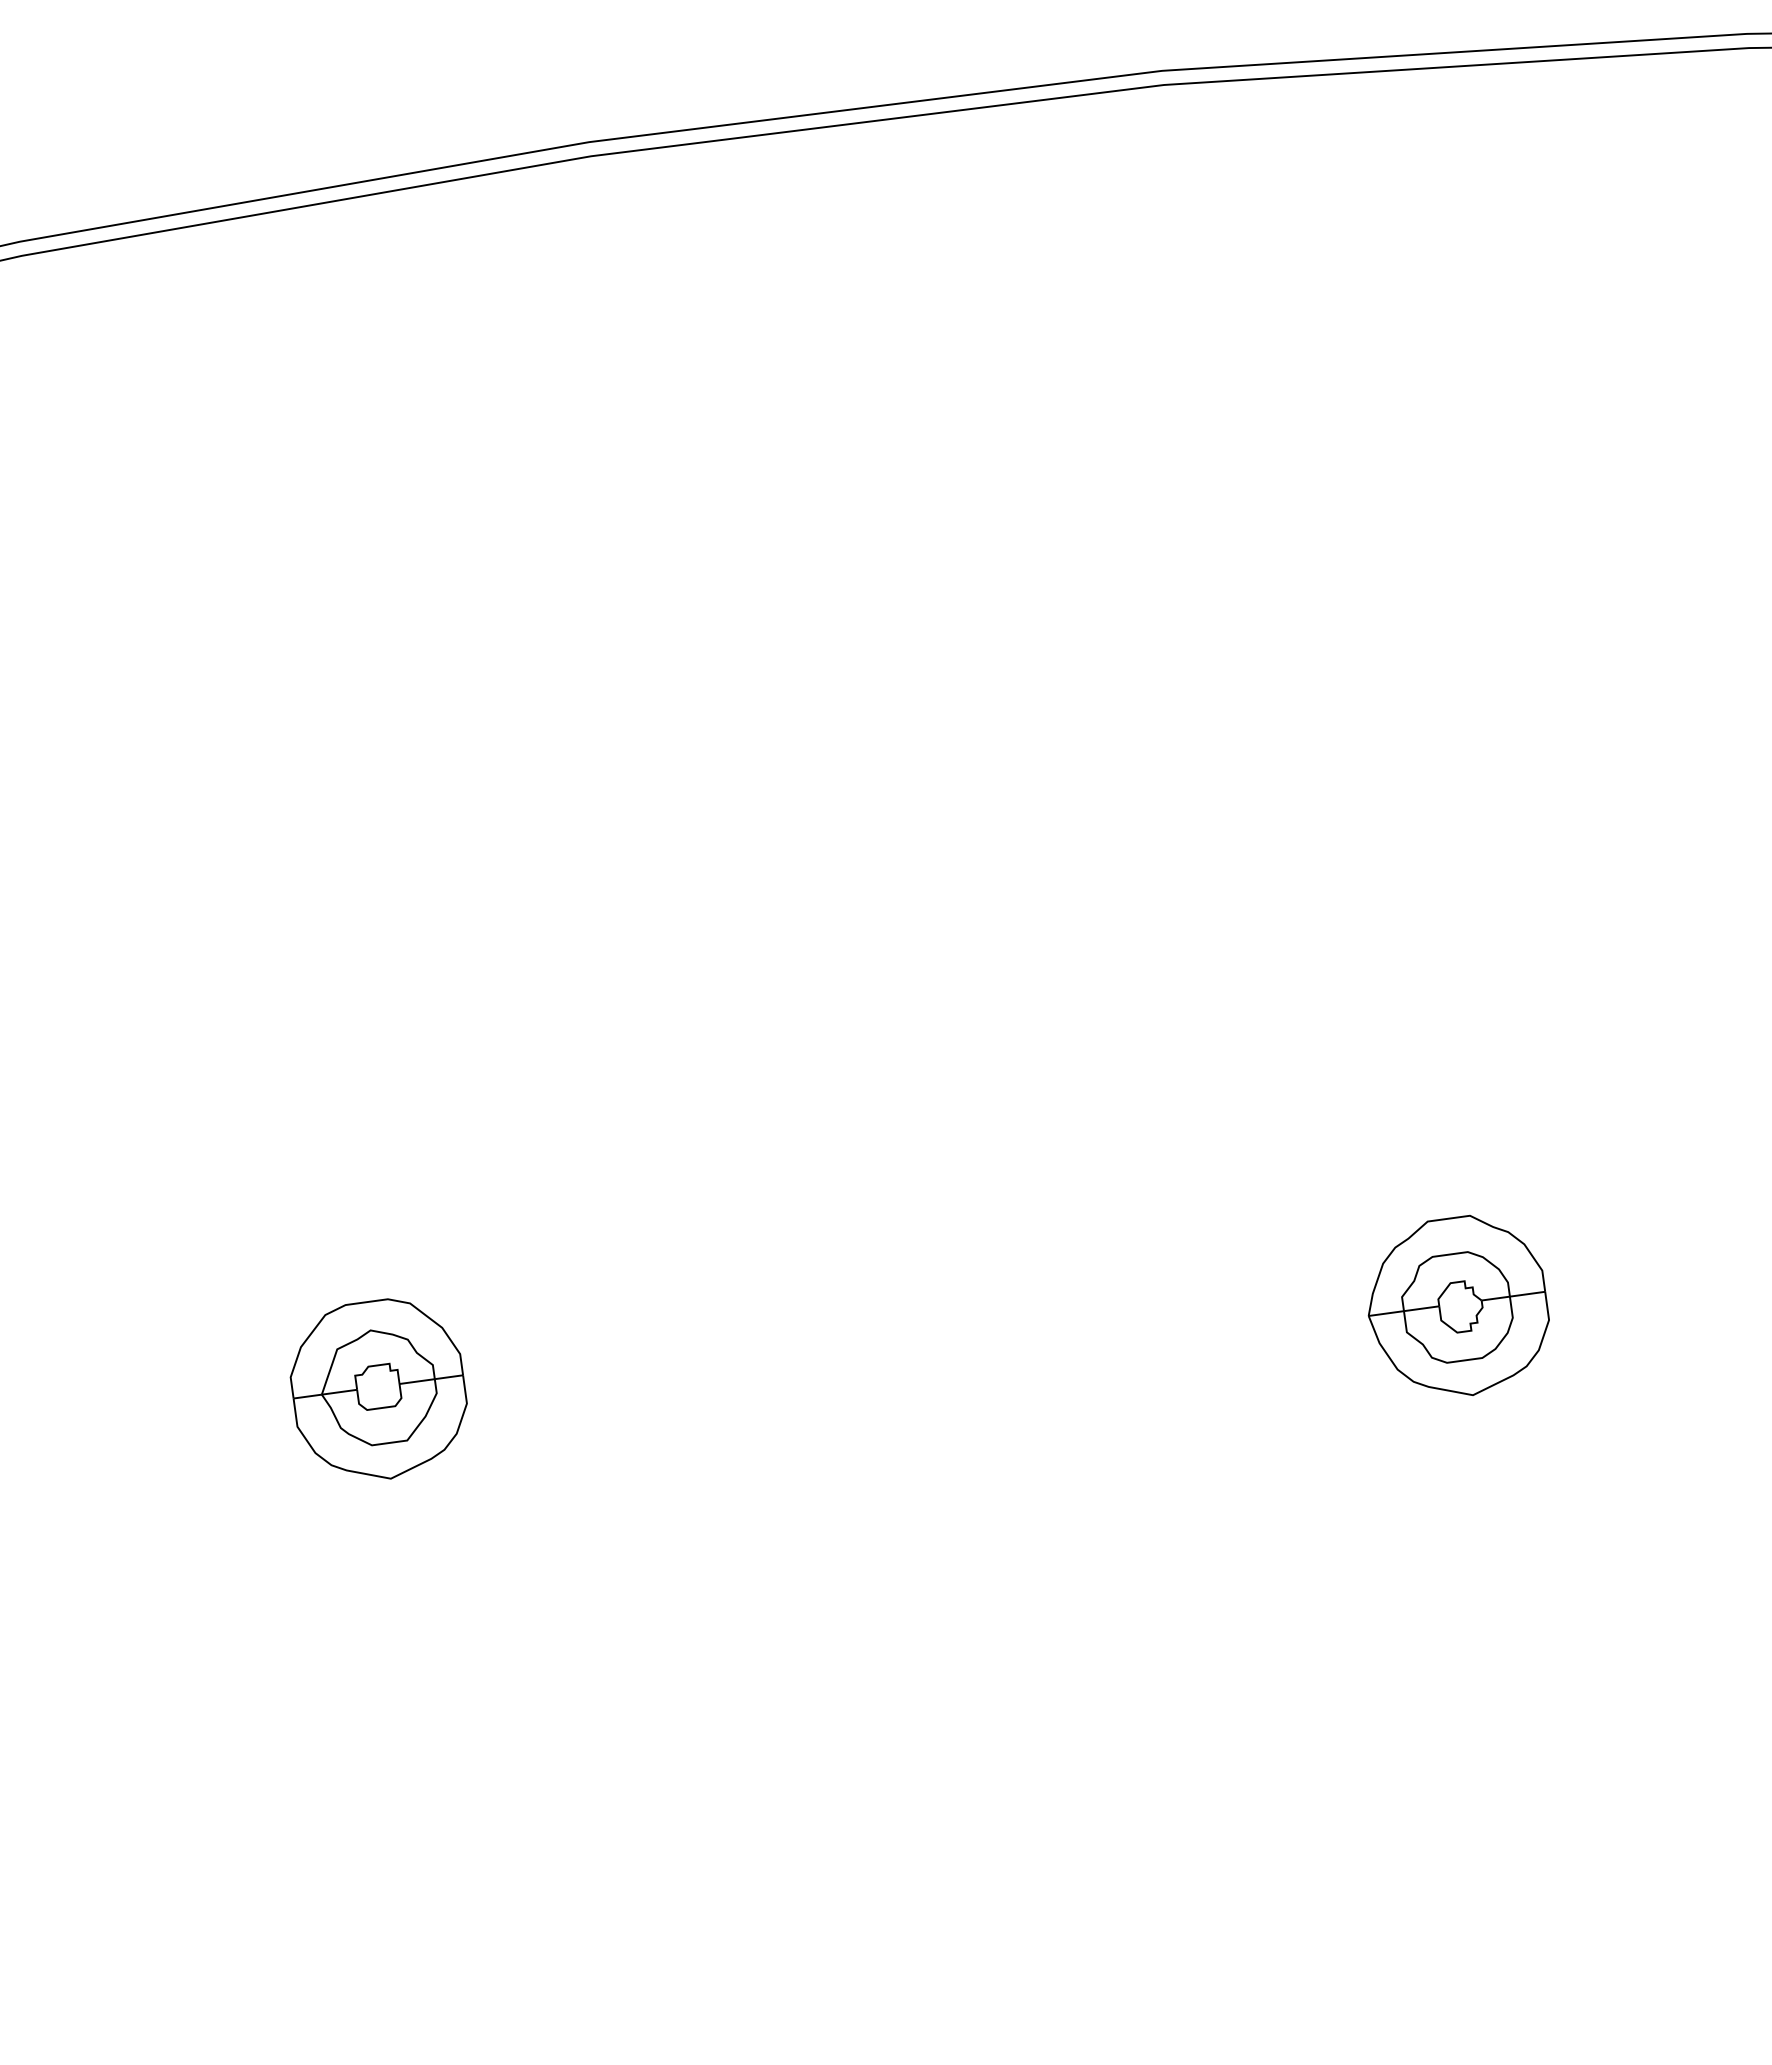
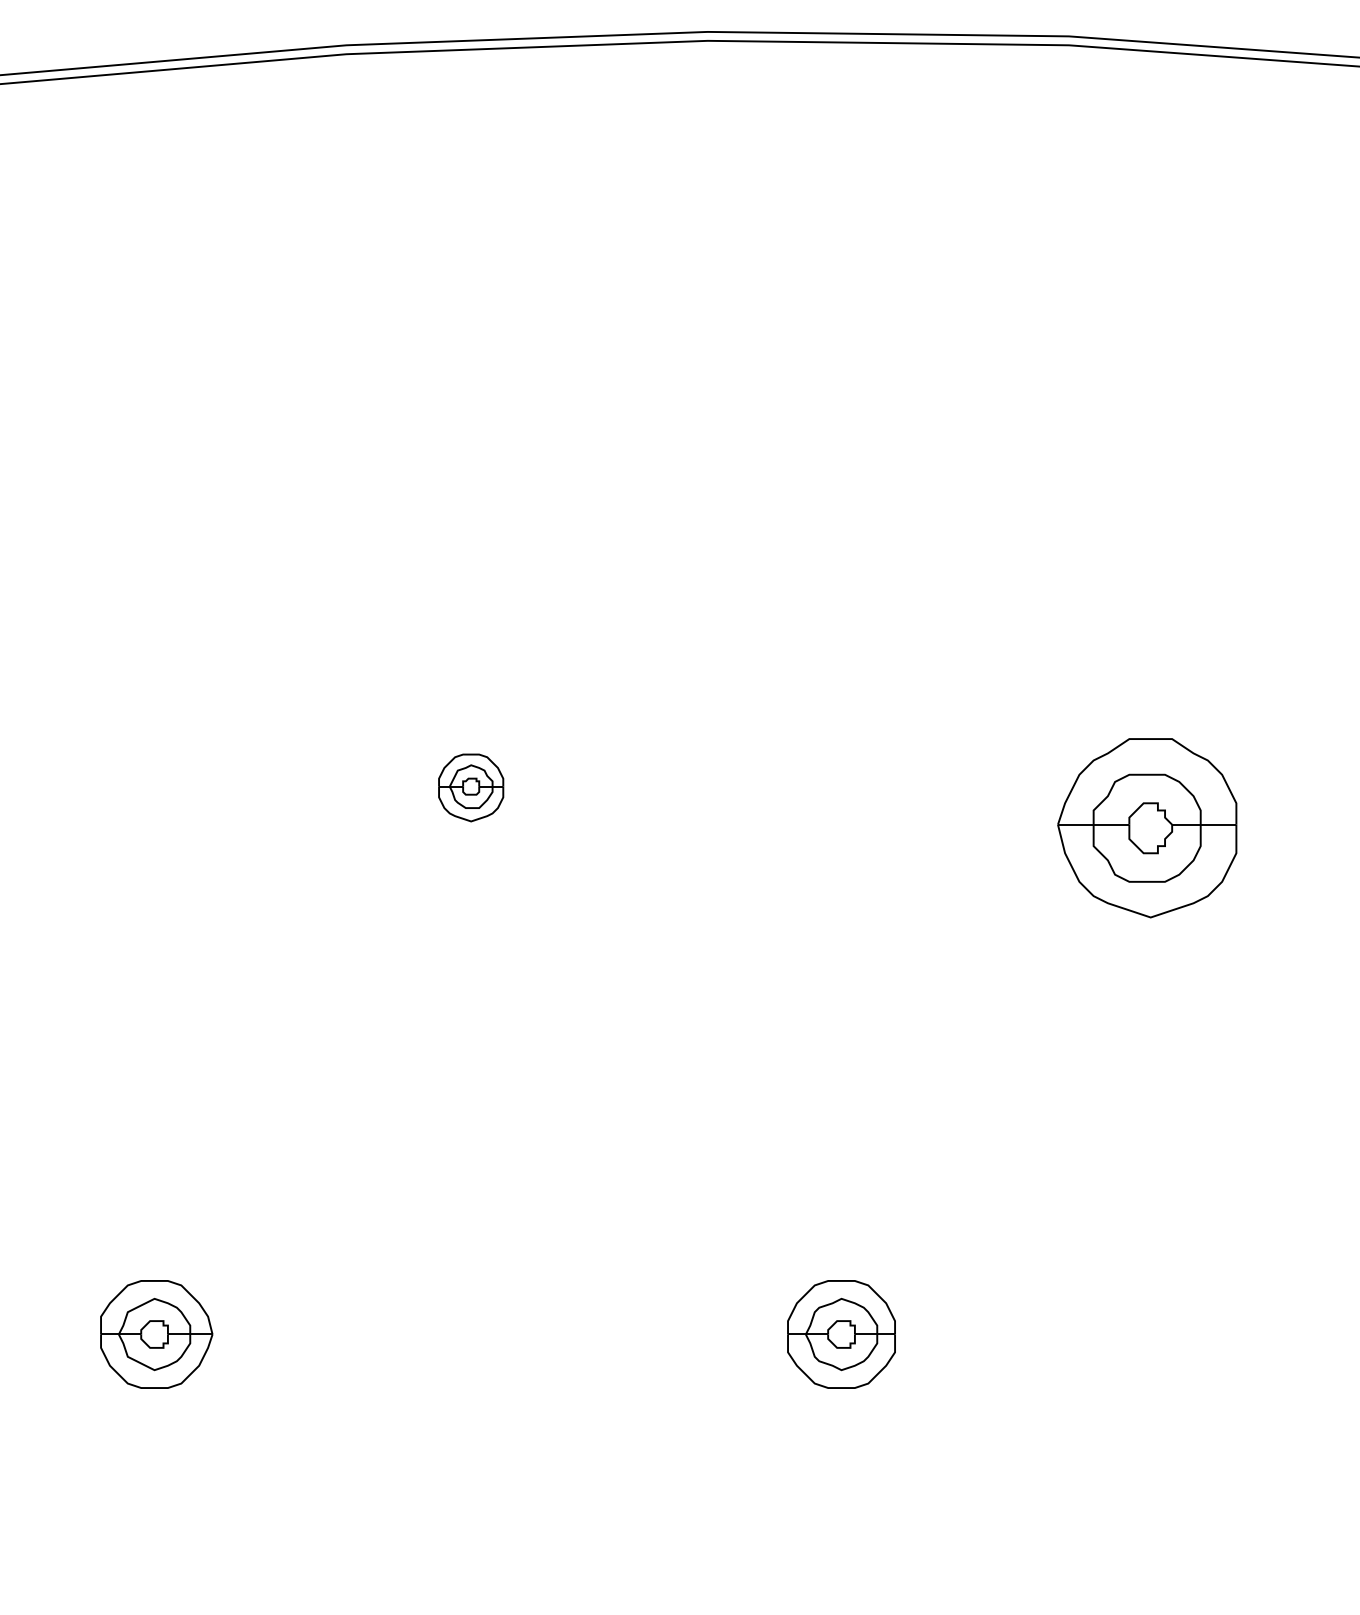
part: (1456, 1306) -> (1146, 827), size x1.6
part: (377, 1389) -> (470, 787), size x0.6

